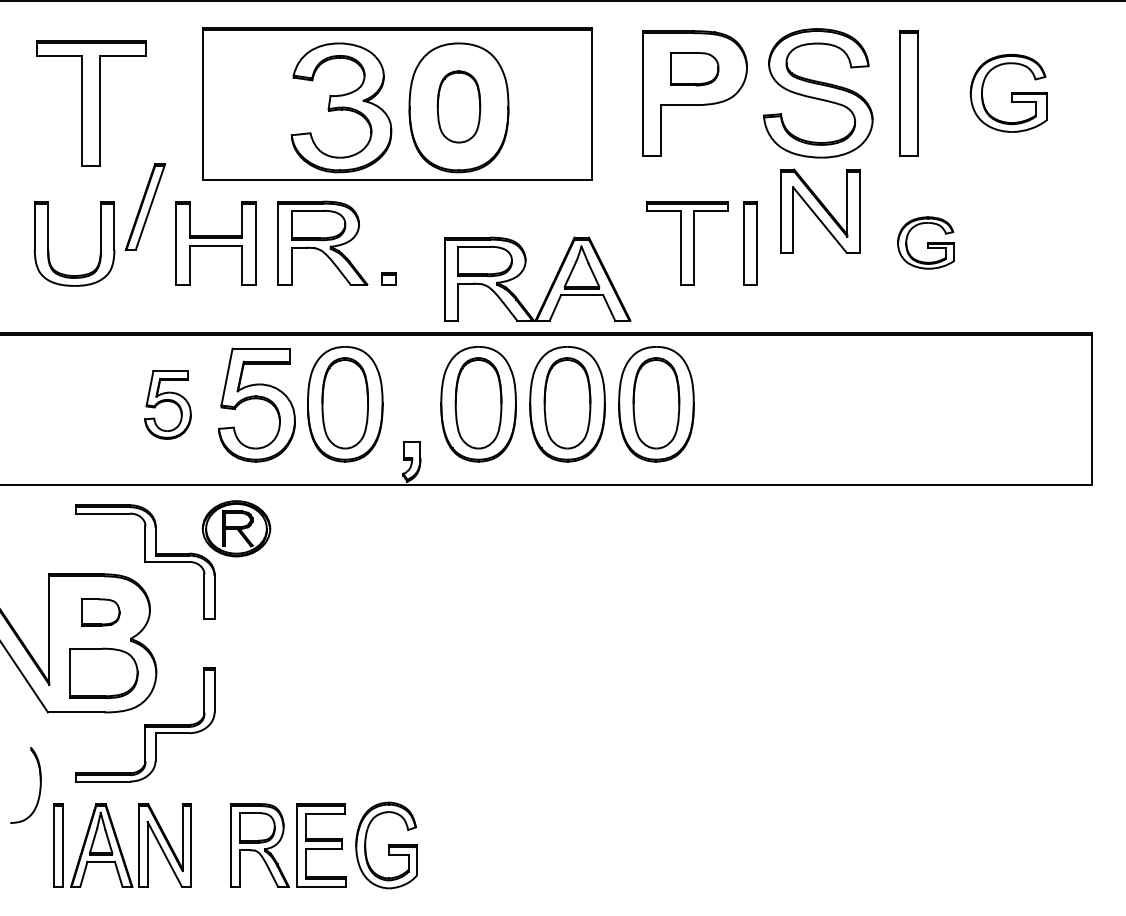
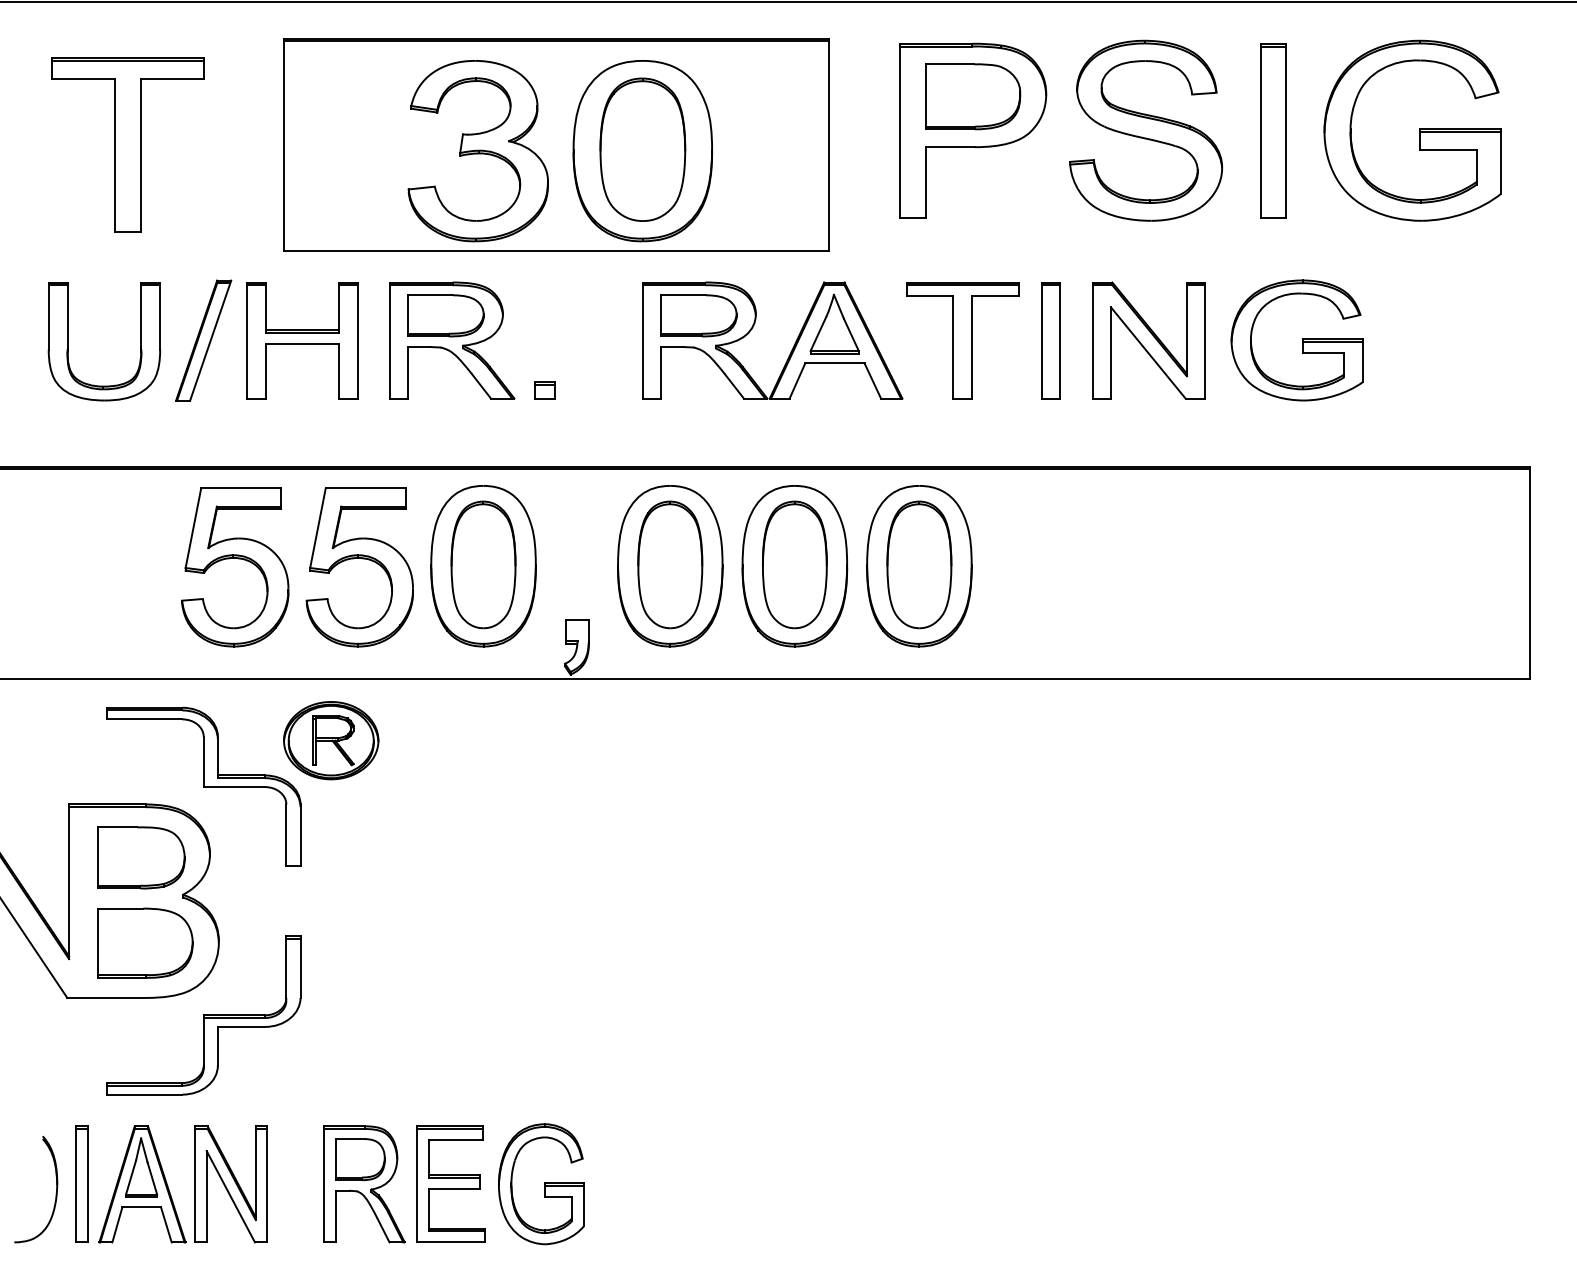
part: (694, 69) -> (972, 97), size x1.43
part: (1008, 93) -> (1412, 130), size x1.67
part: (458, 106) -> (642, 149), size x1.43
part: (144, 206) -> (202, 339), moved
part: (820, 210) -> (1149, 339), moved
part: (925, 242) -> (1296, 339), size x1.67
part: (551, 284) -> (792, 348), moved
part: (167, 404) -> (234, 566), size x1.67
part: (100, 612) -> (140, 857), size x1.67
part: (39, 784) -> (55, 1188), moved

